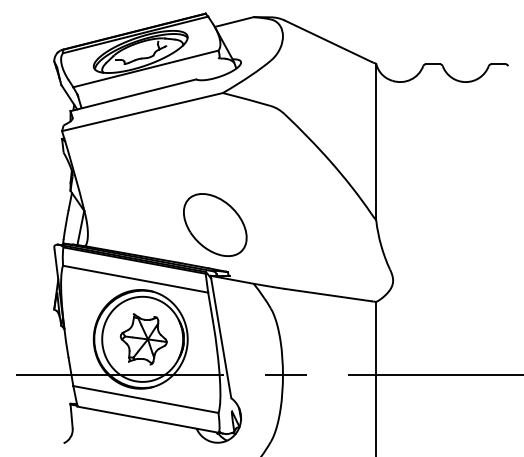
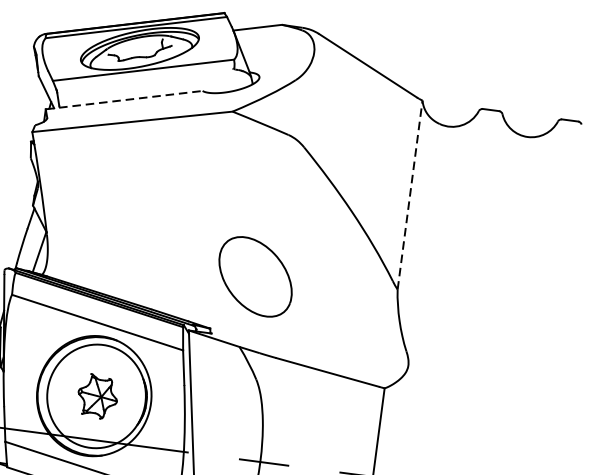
line: (133, 95) -> (124, 100), solid -> dashed
line: (376, 141) -> (410, 194), solid -> dashed
part: (215, 224) -> (255, 276), moved
part: (143, 339) -> (97, 396), size x0.7

